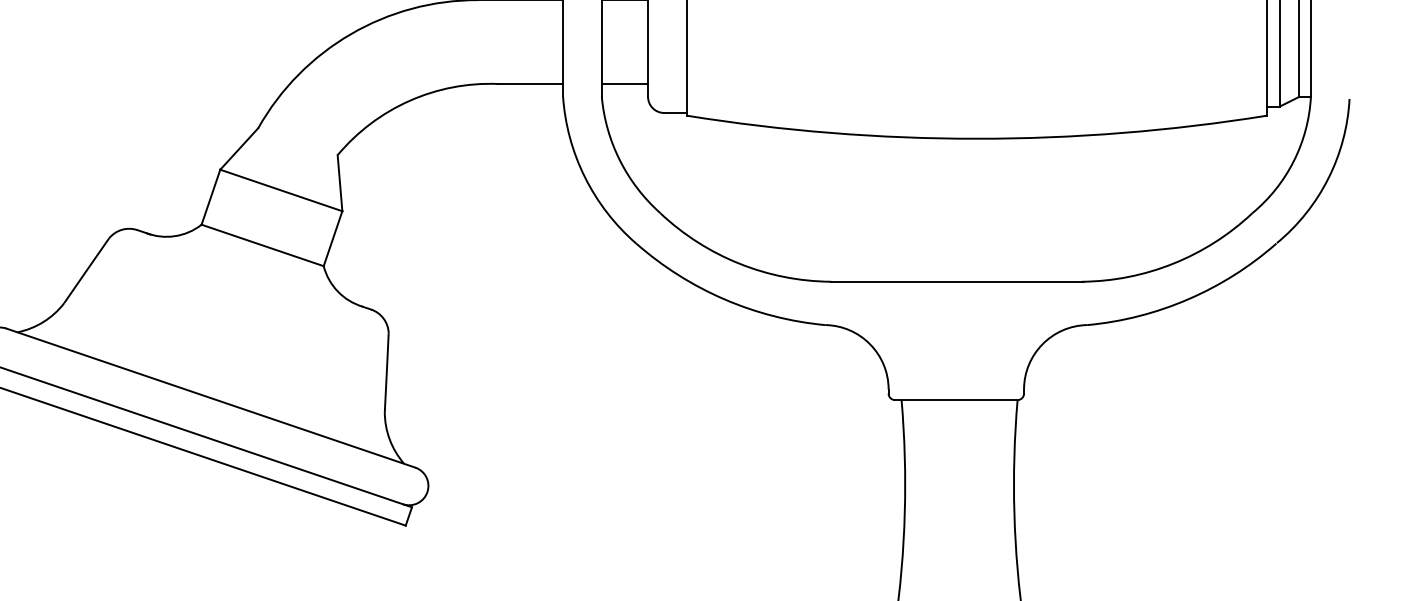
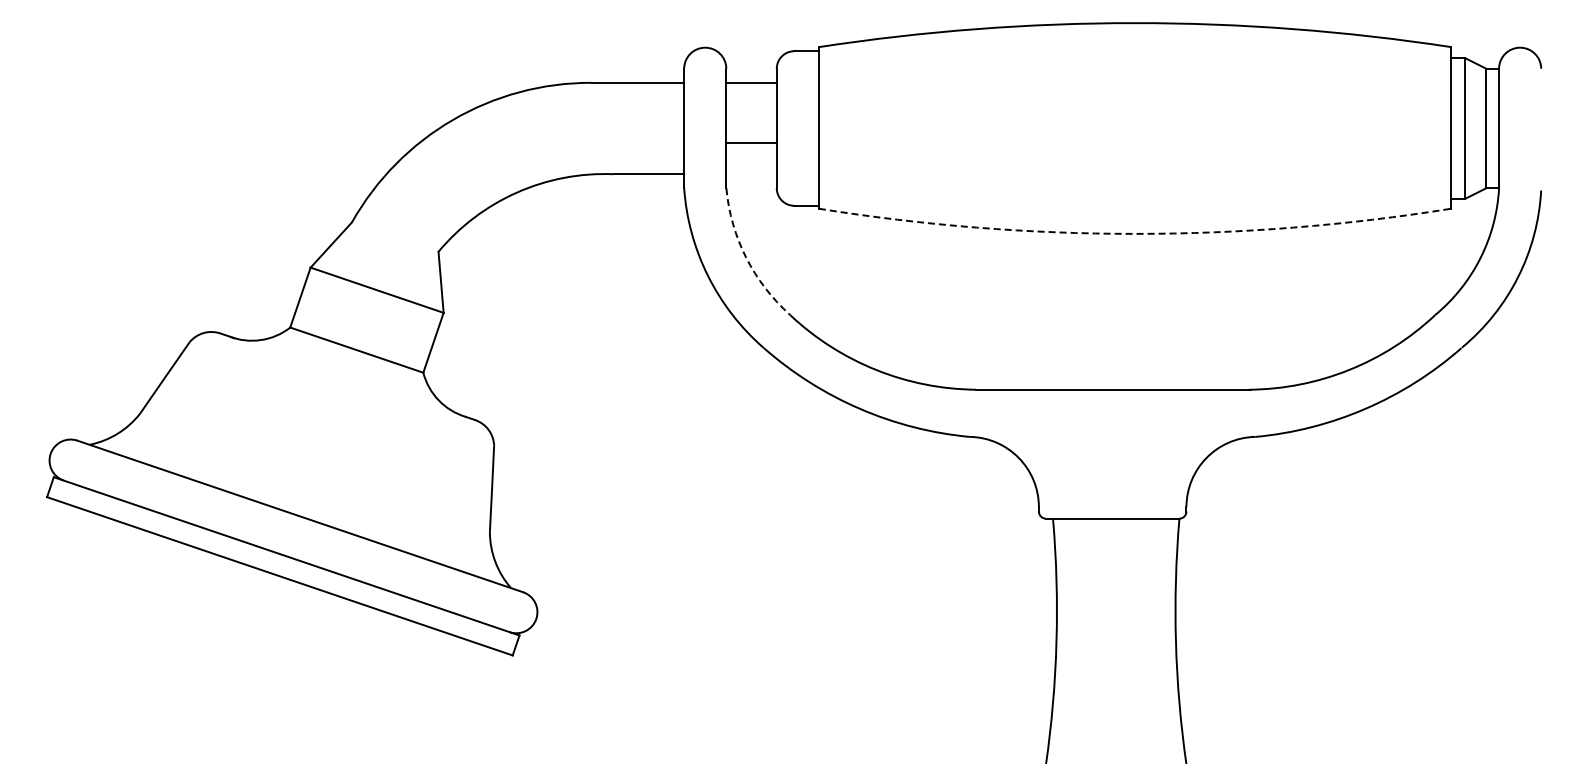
line: (624, 84) -> (751, 143), moved
arc: (977, 138) -> (1135, 233), solid -> dashed
arc: (620, 160) -> (746, 257), solid -> dashed

